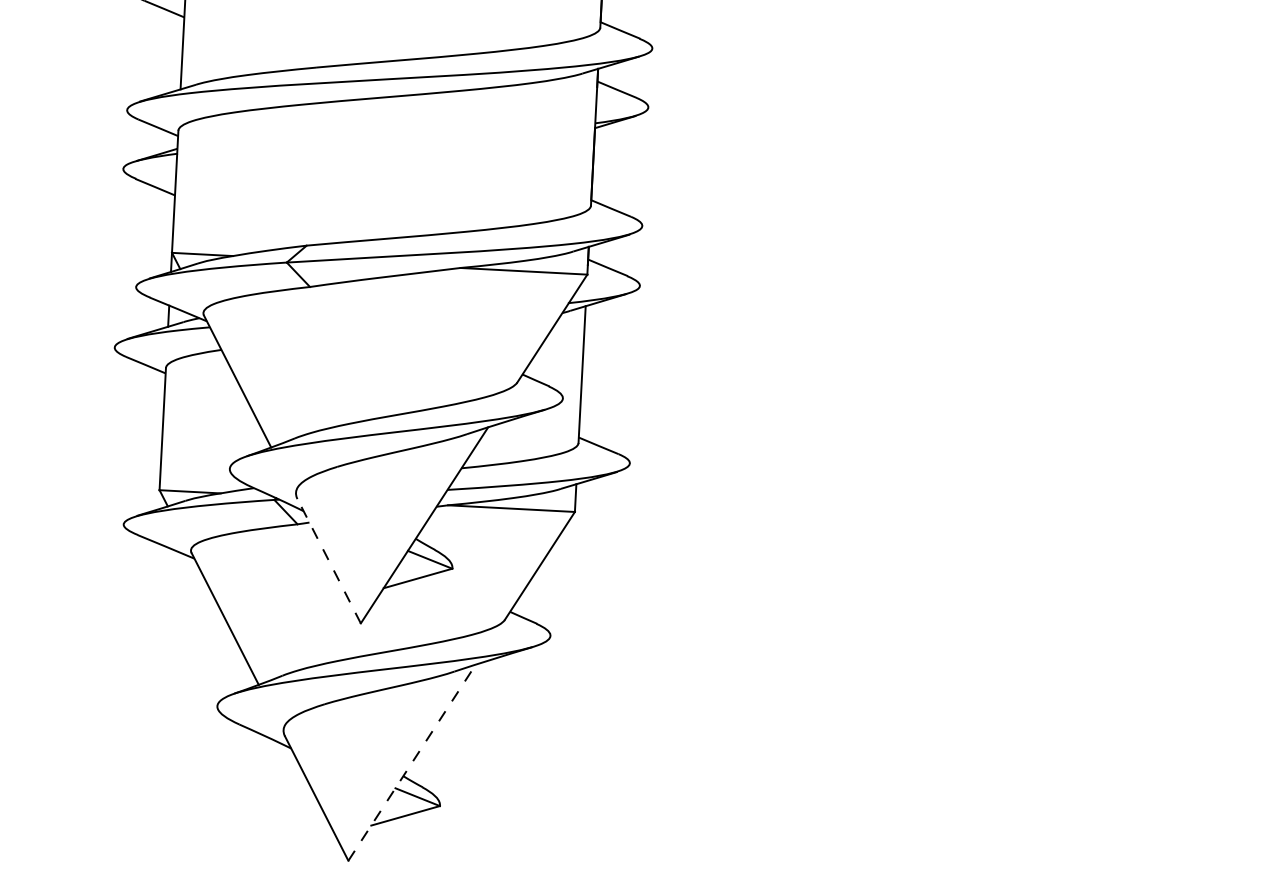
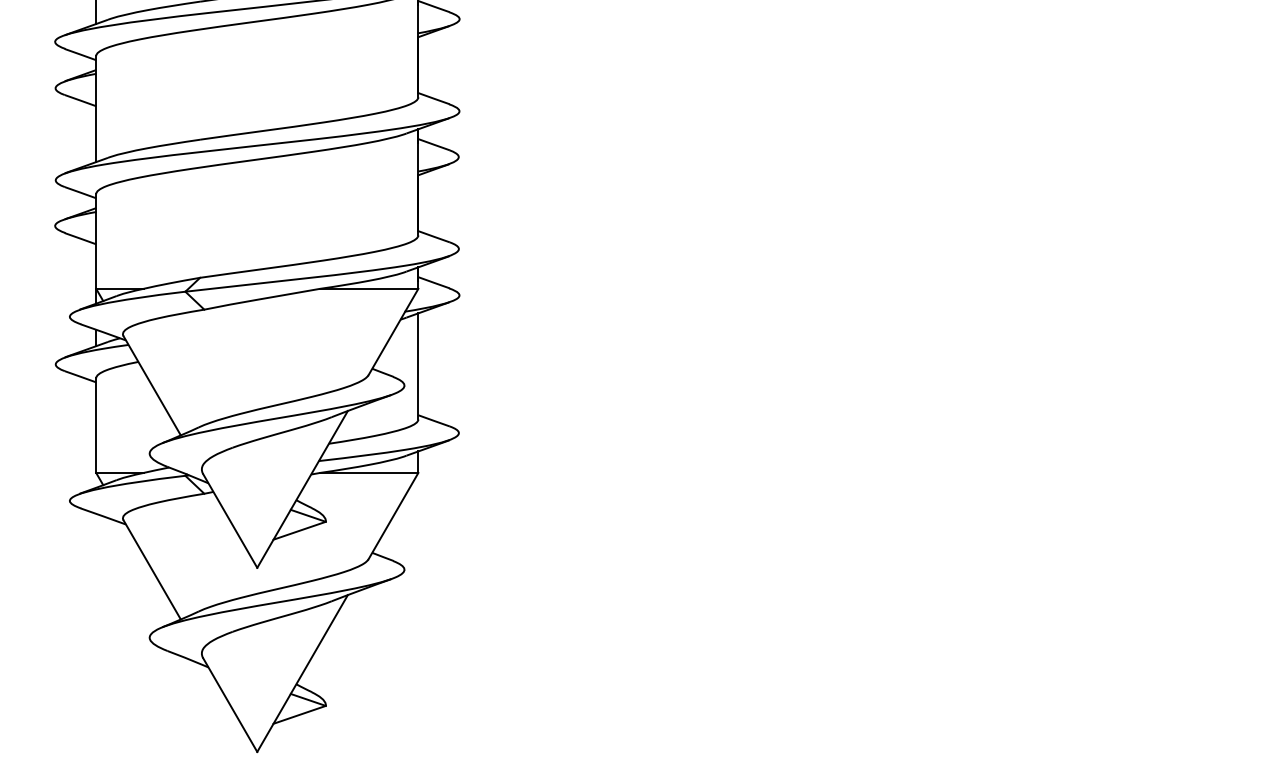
line: (329, 560) -> (230, 520), dashed -> solid
line: (411, 762) -> (302, 673), dashed -> solid

